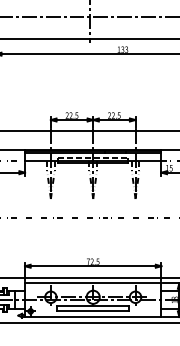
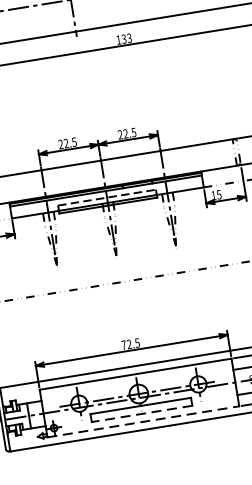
line: (93, 311) -> (142, 414), solid -> dashed
line: (93, 317) -> (143, 422), solid -> dashed

